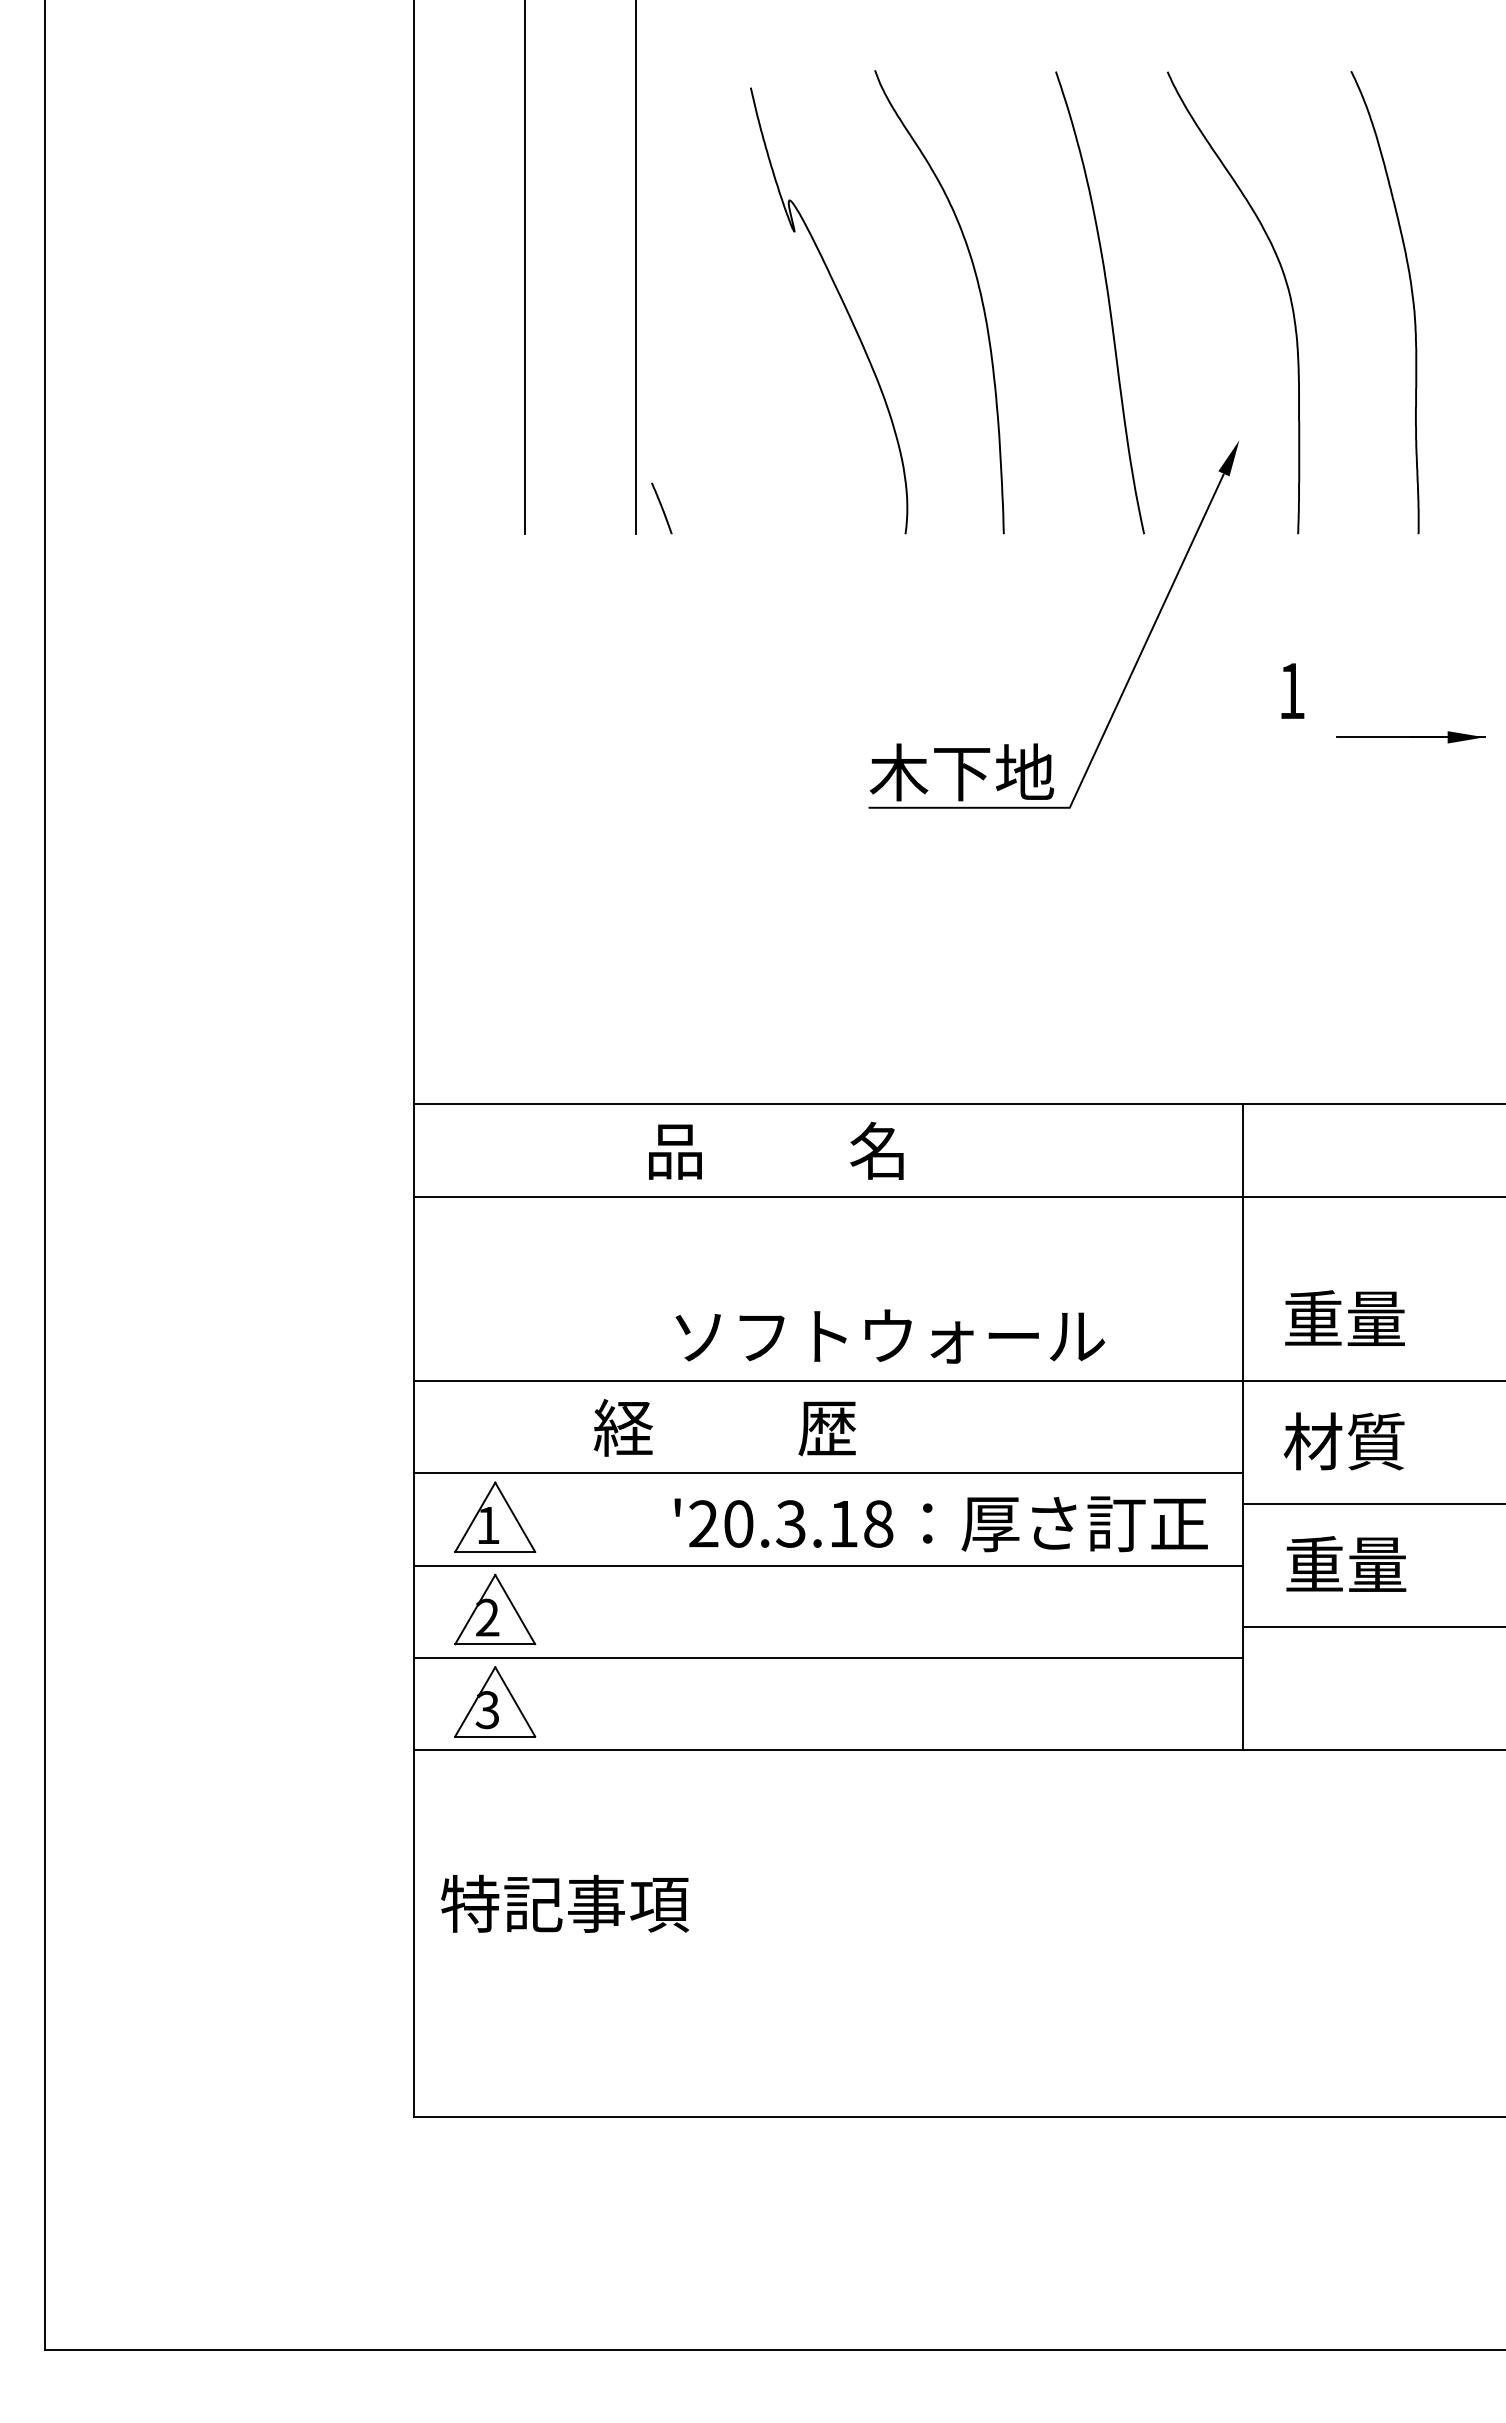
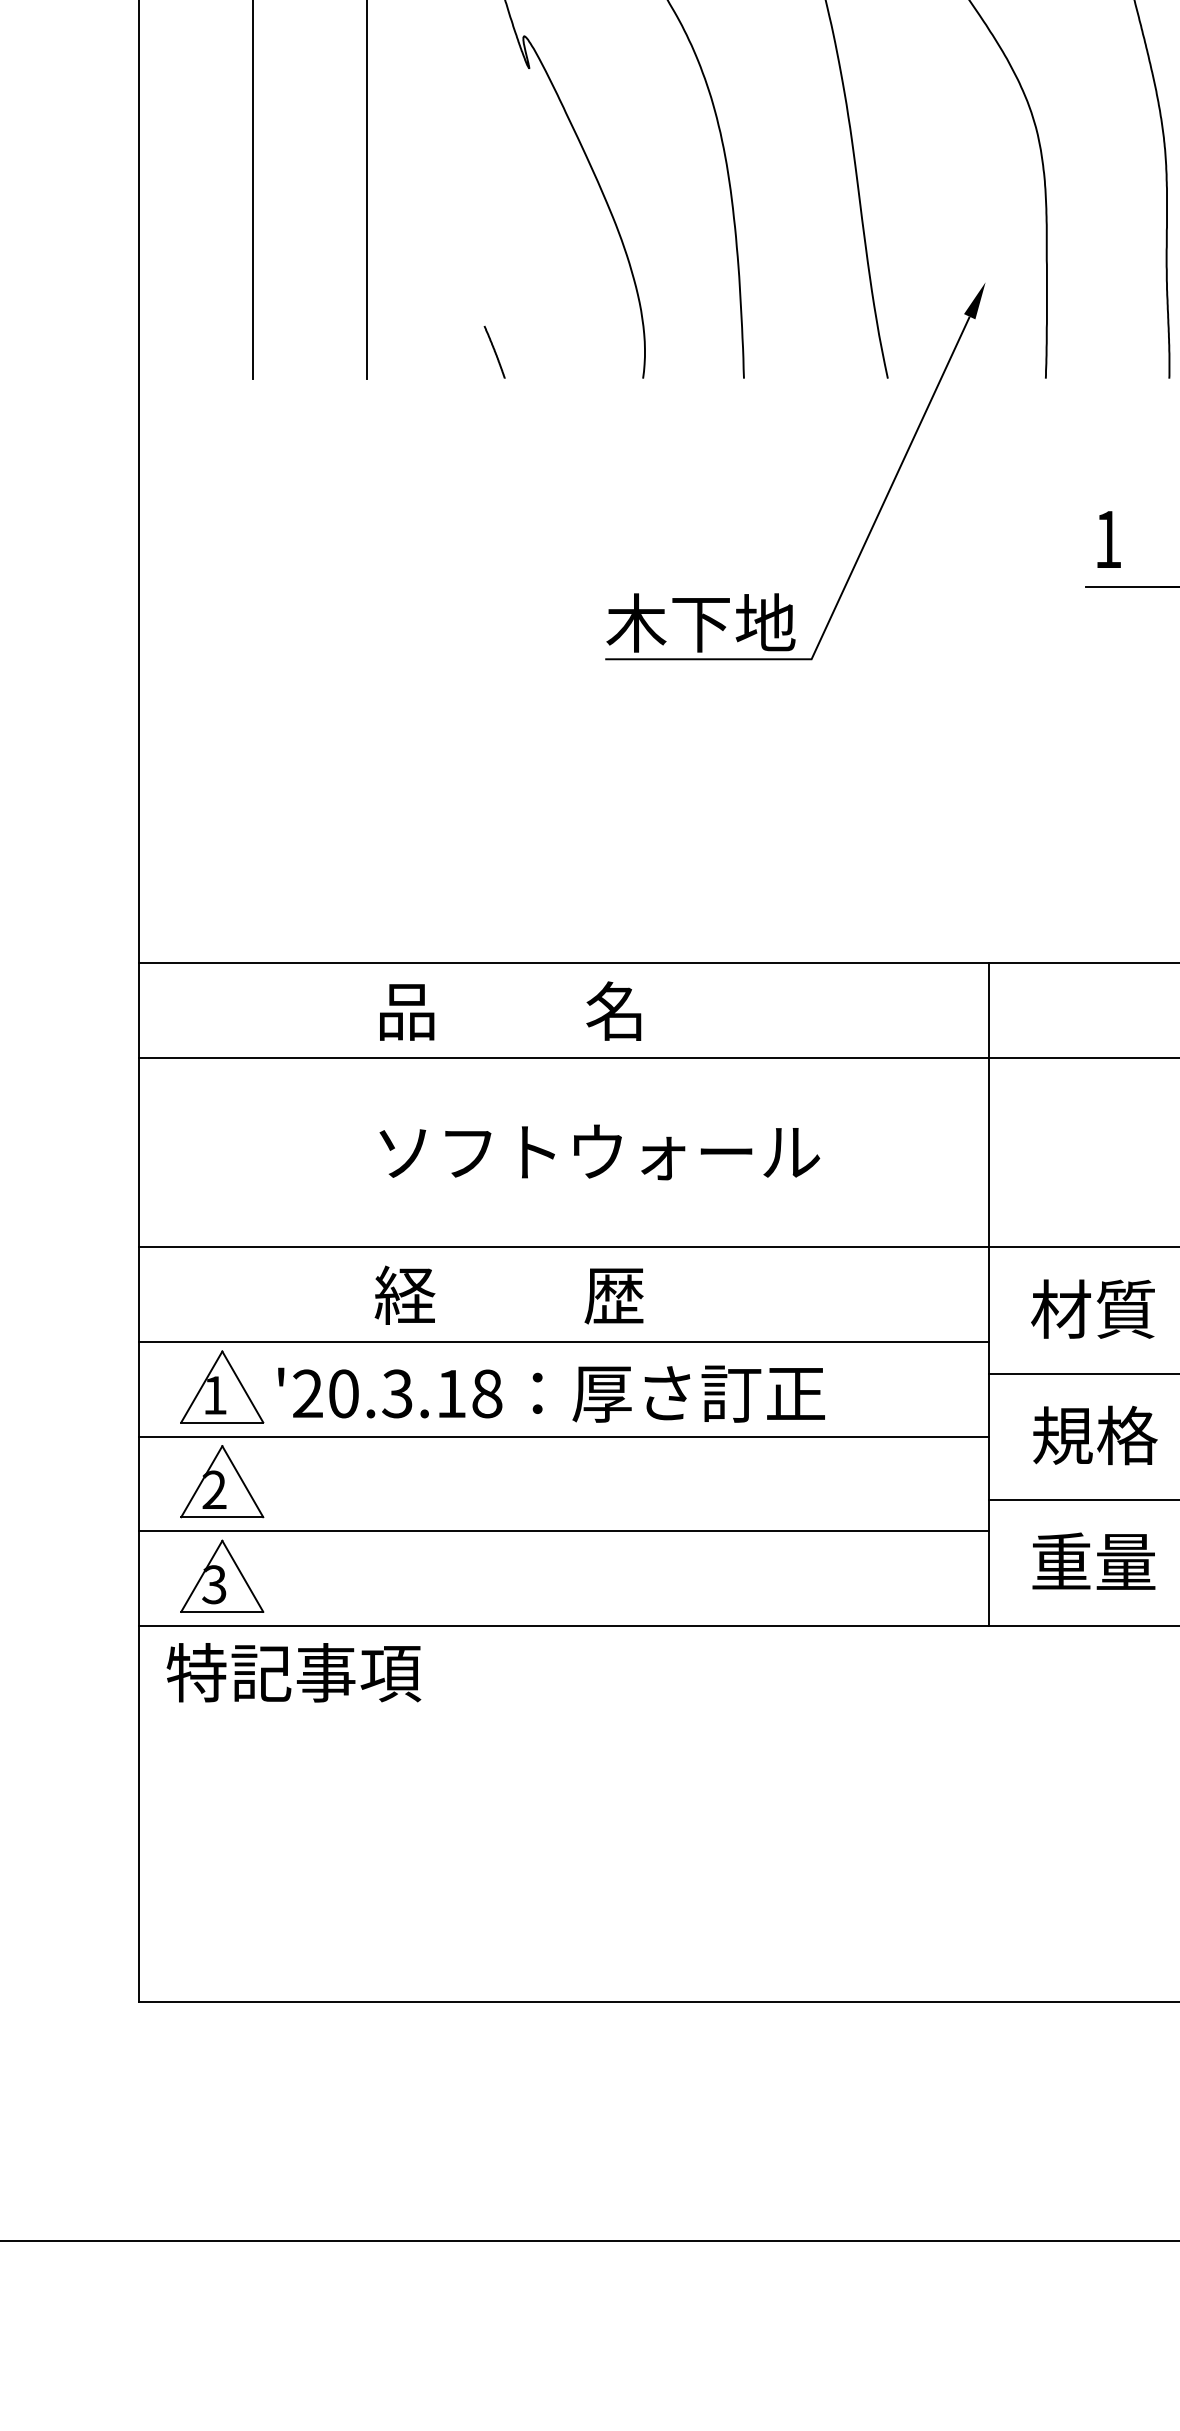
line: (661, 508) -> (494, 352), moved
text: (1292, 690) -> (1108, 538), moved
text: (1344, 1317) -> (1093, 1560), moved
text: (889, 1336) -> (598, 1152), moved
text: (724, 1427) -> (508, 1294), moved
text: (940, 1524) -> (550, 1394), moved
text: (1346, 1564) -> (1095, 1435), 重量 -> 規格
text: (565, 1903) -> (294, 1672), moved

